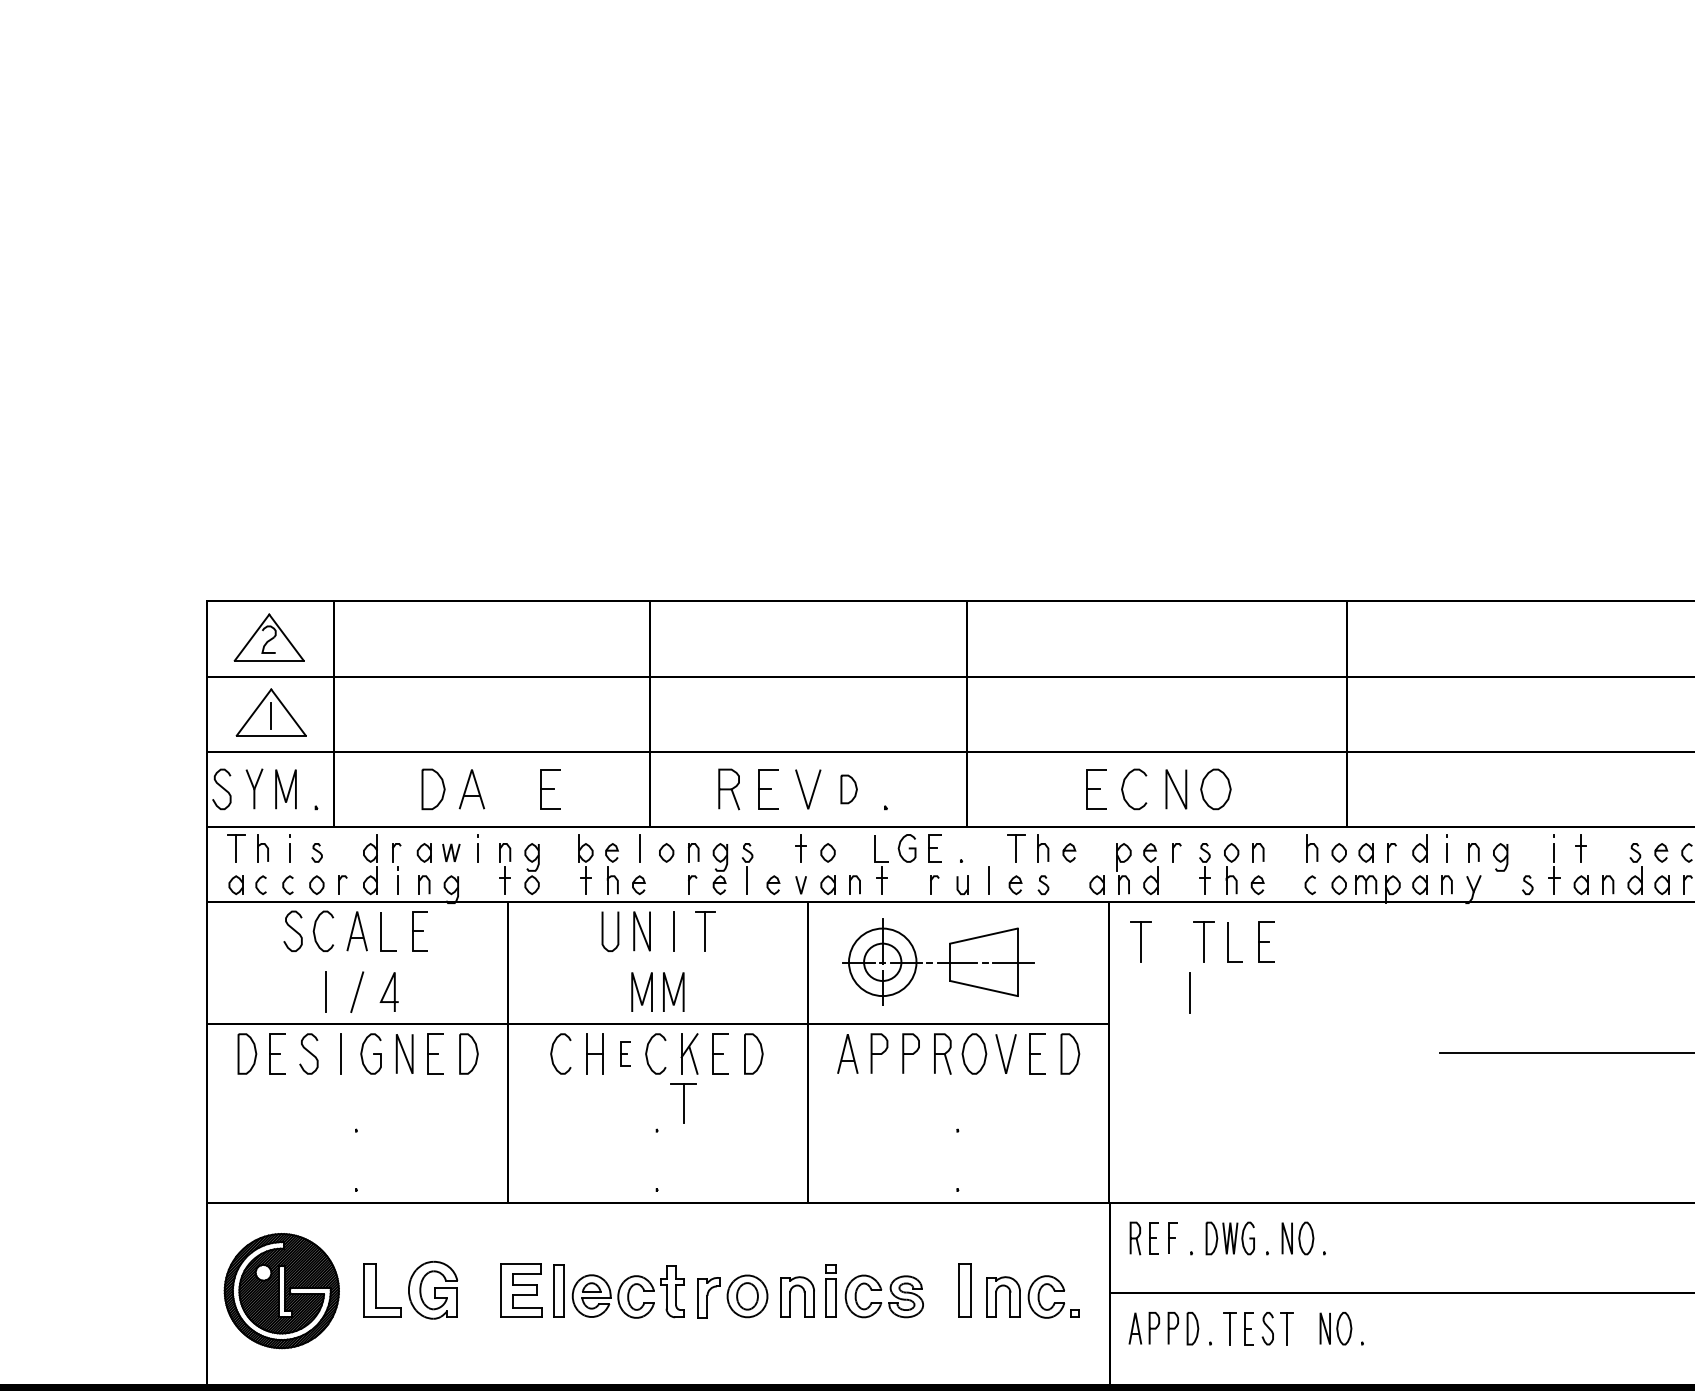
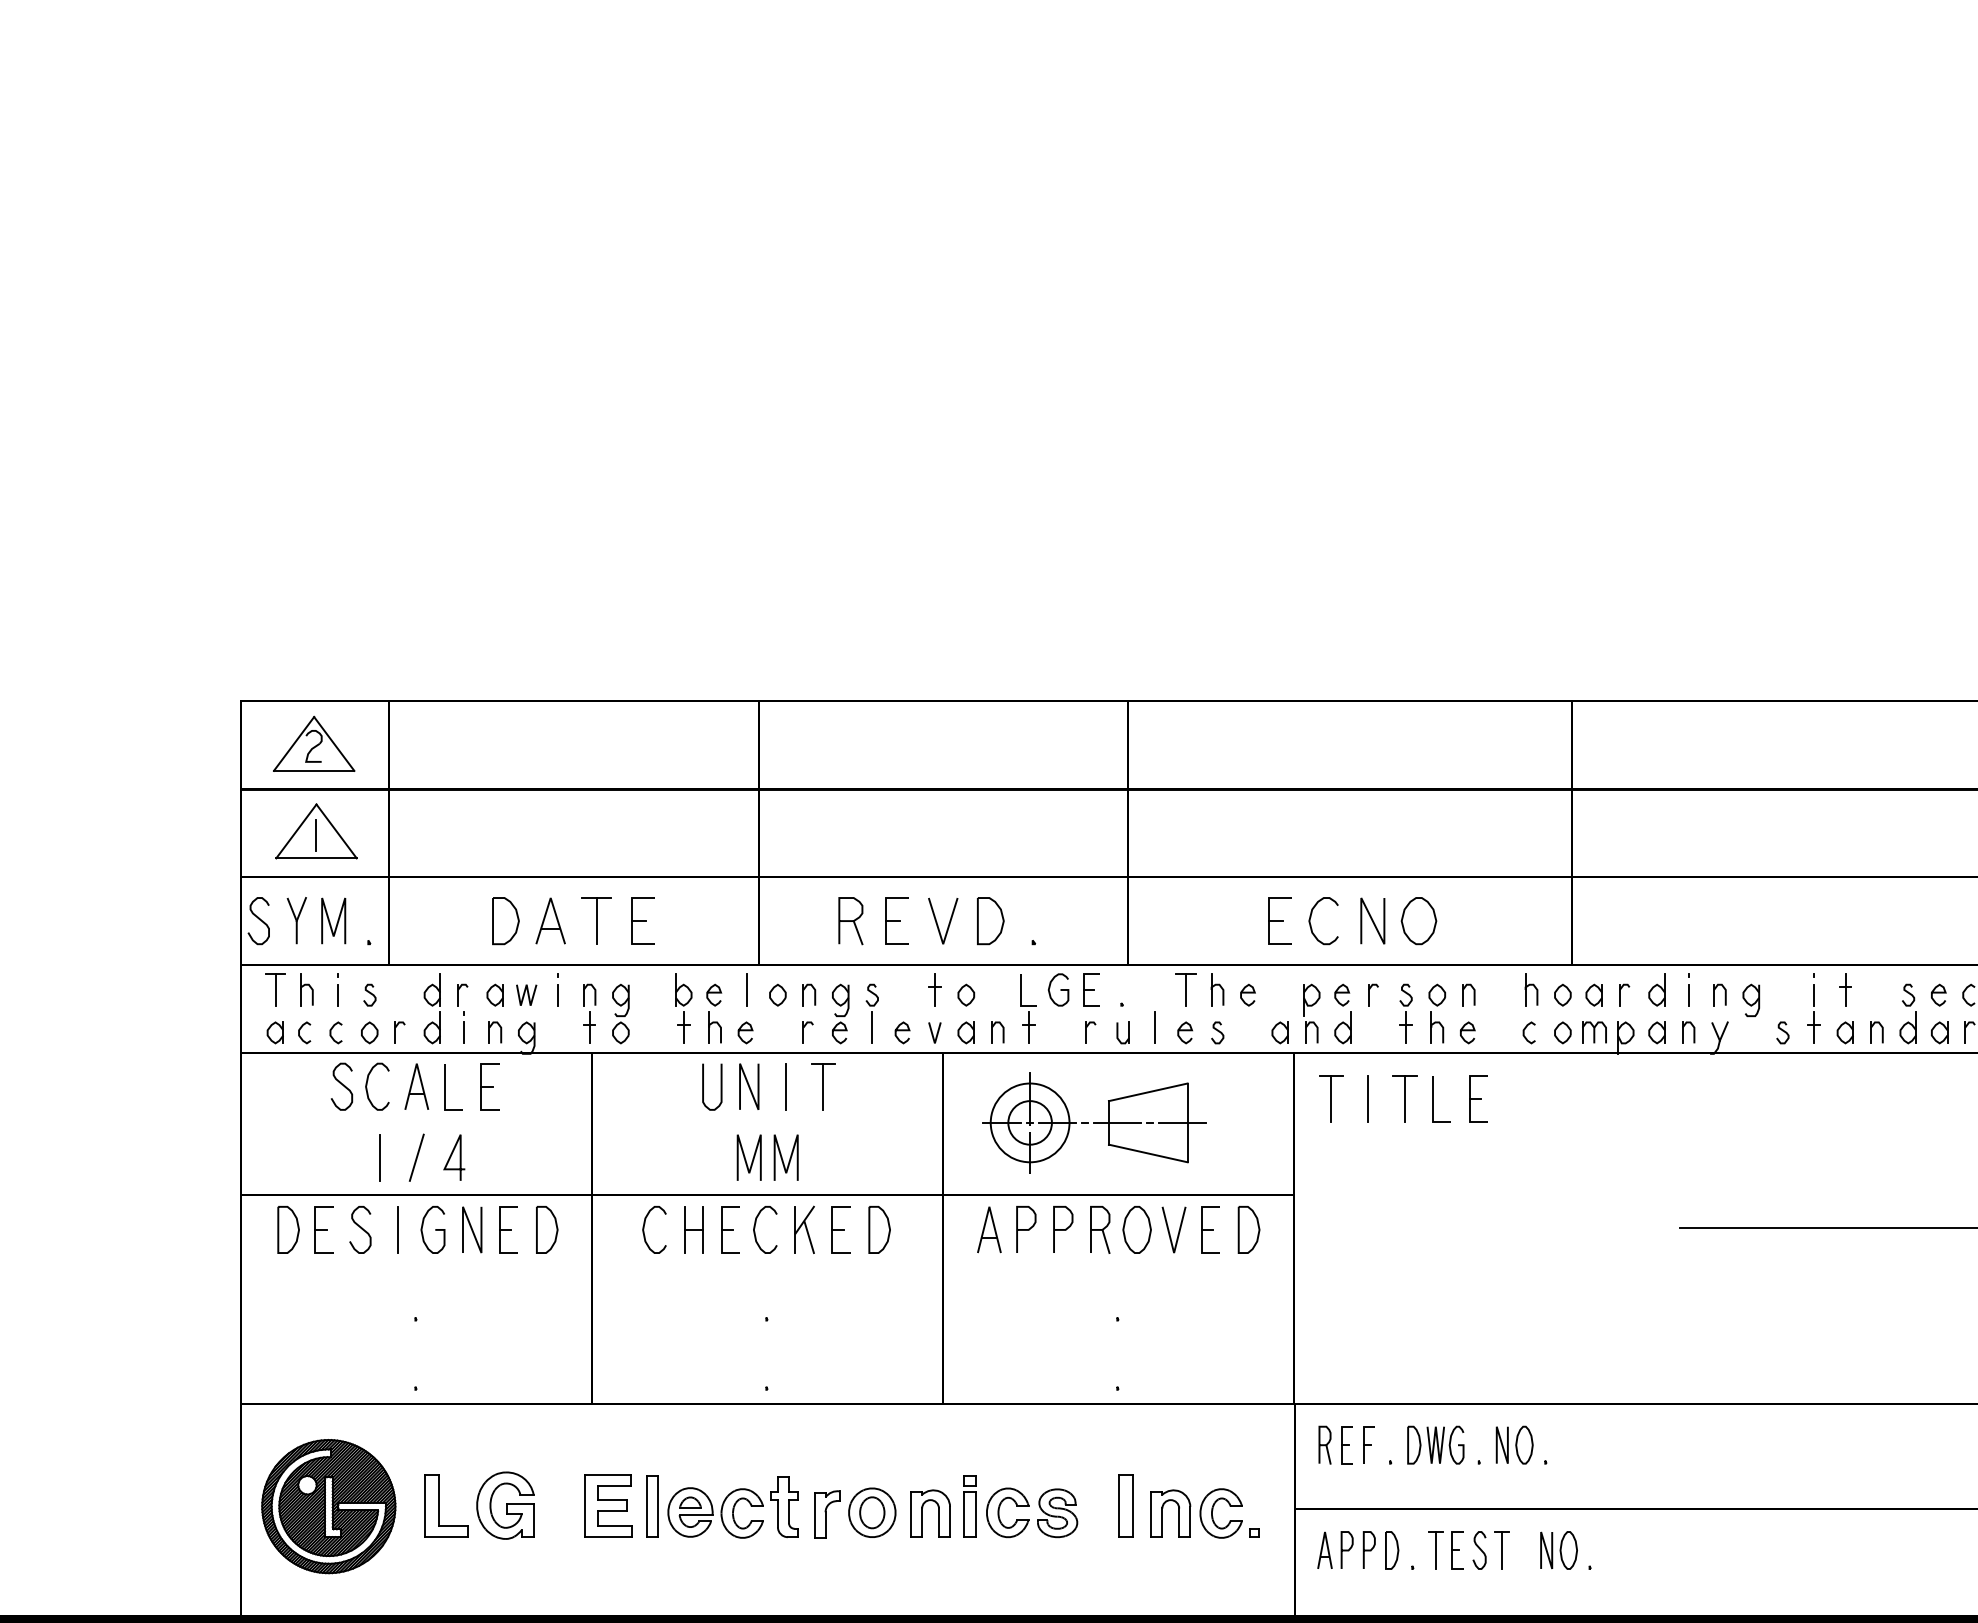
part: (849, 789) -> (991, 921), size x1.43
line: (1189, 992) -> (1367, 1098), moved
part: (625, 1053) -> (729, 1229), size x1.67
part: (683, 1103) -> (596, 921), moved

